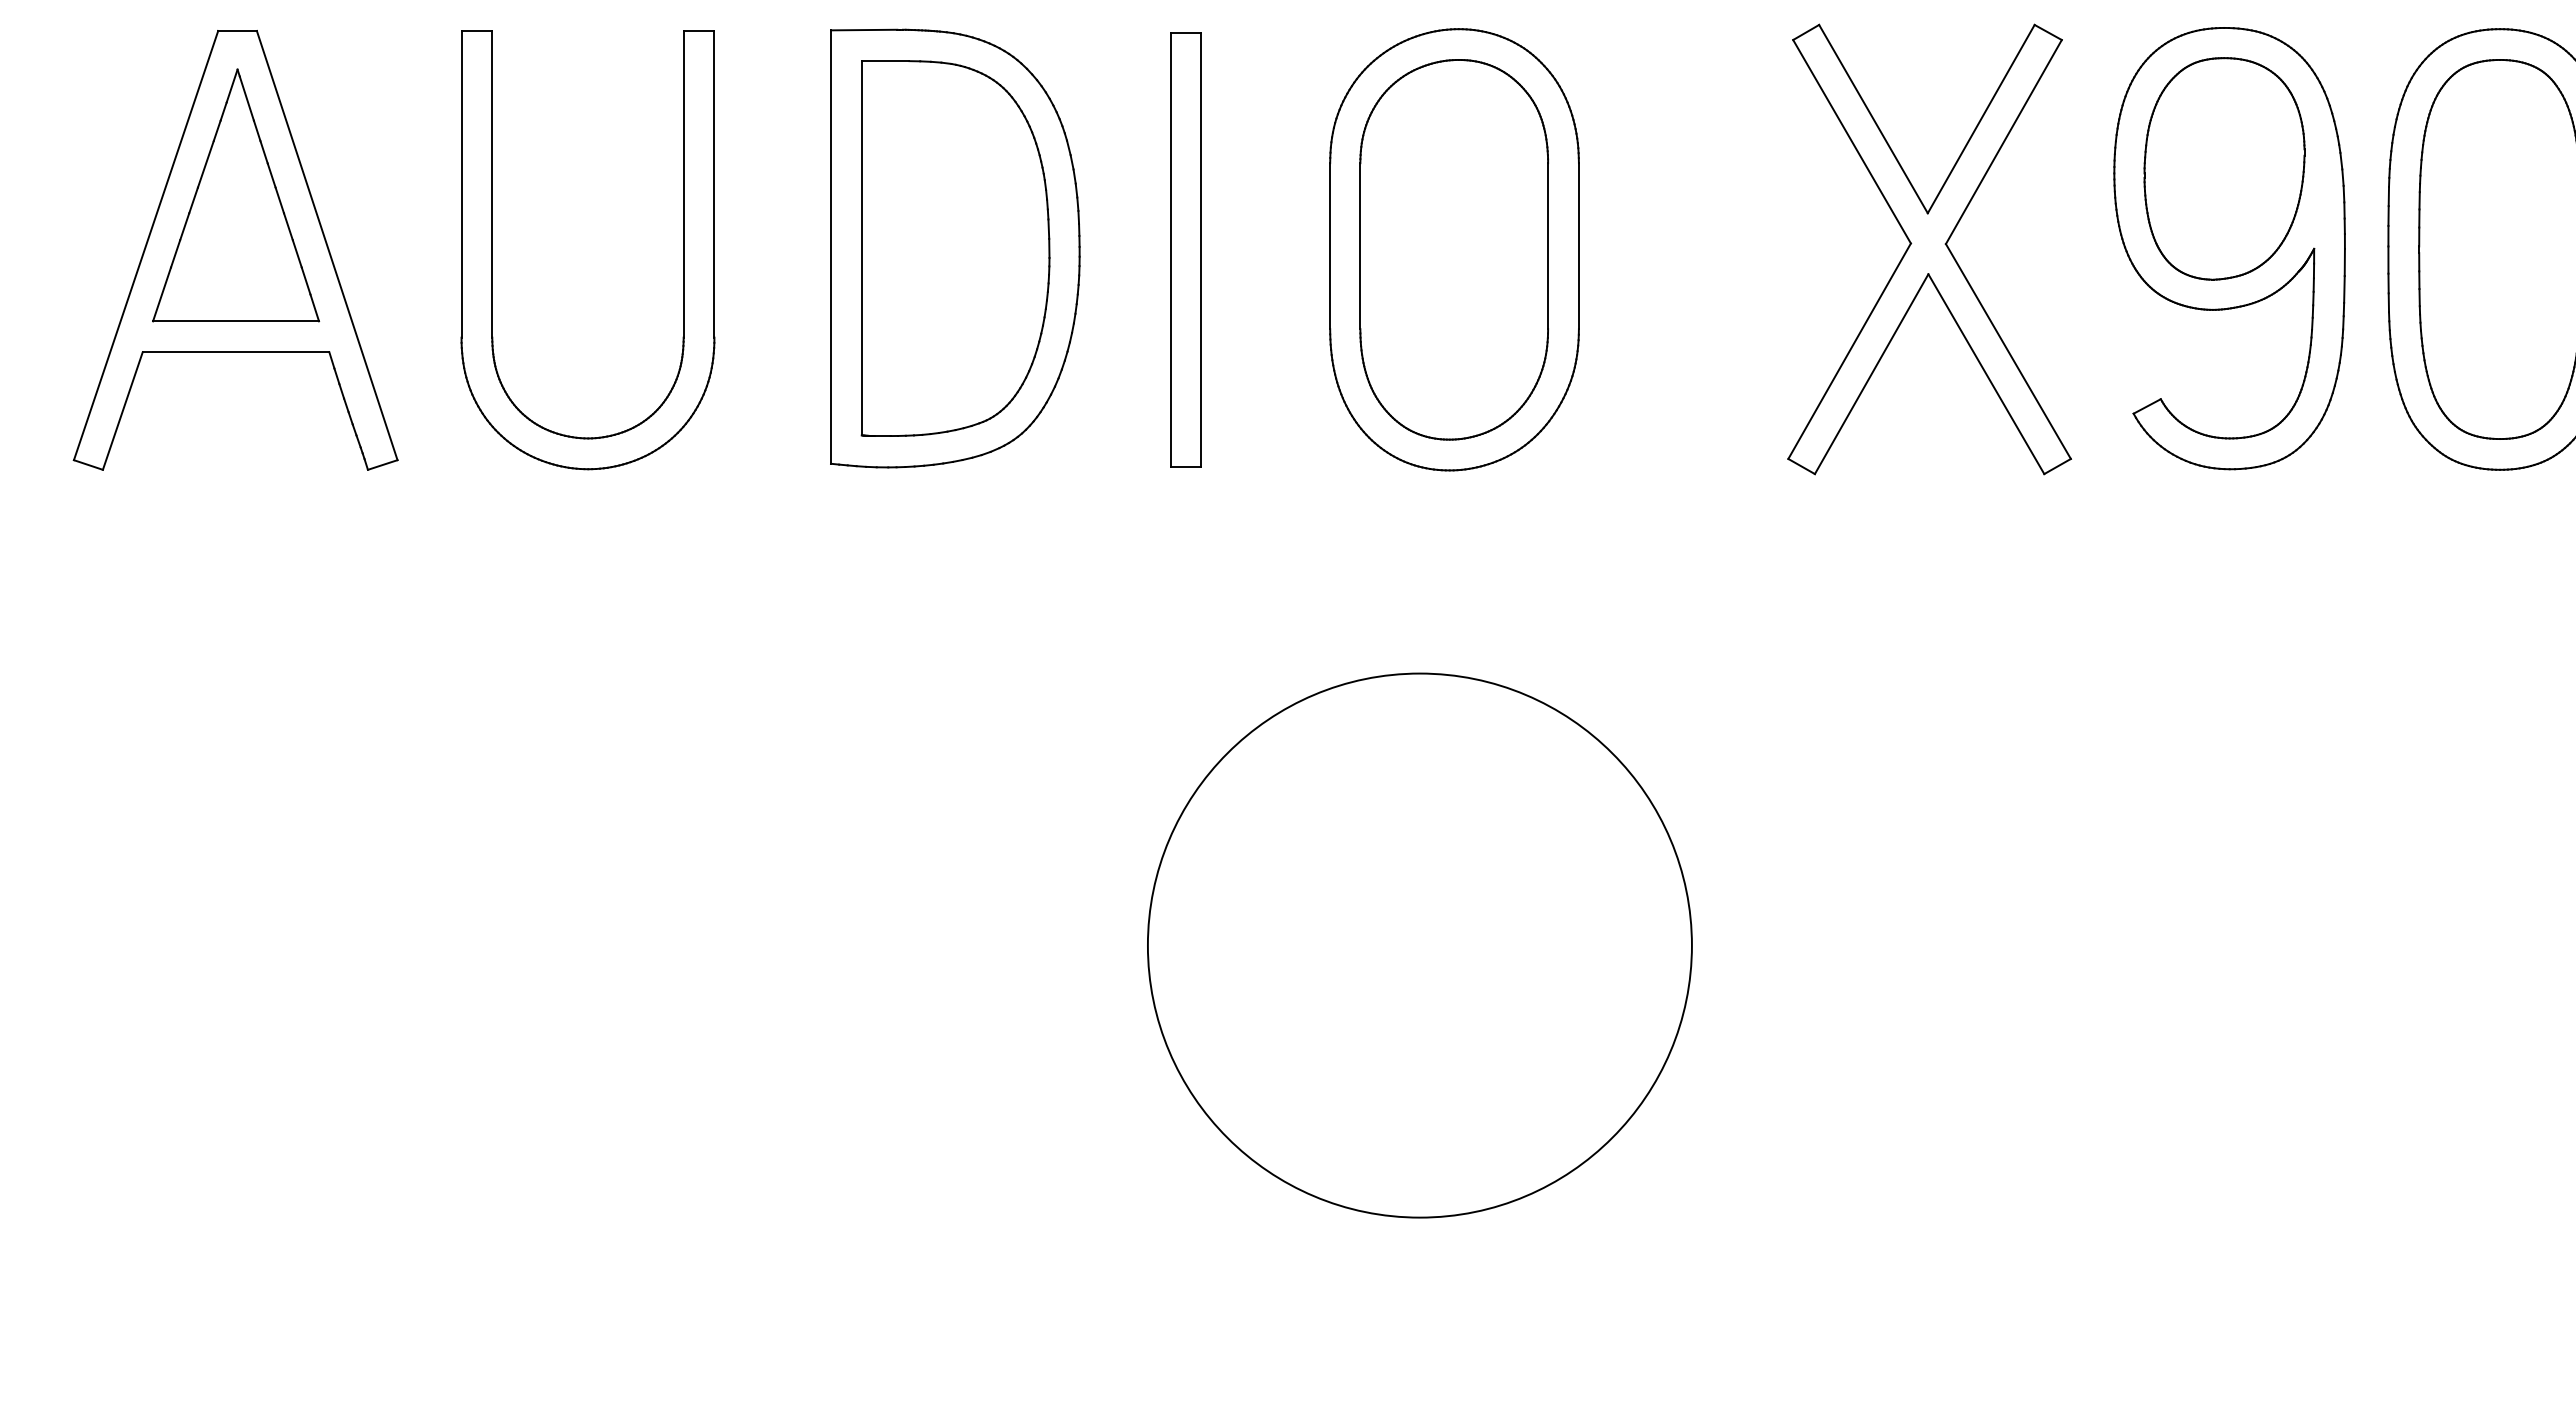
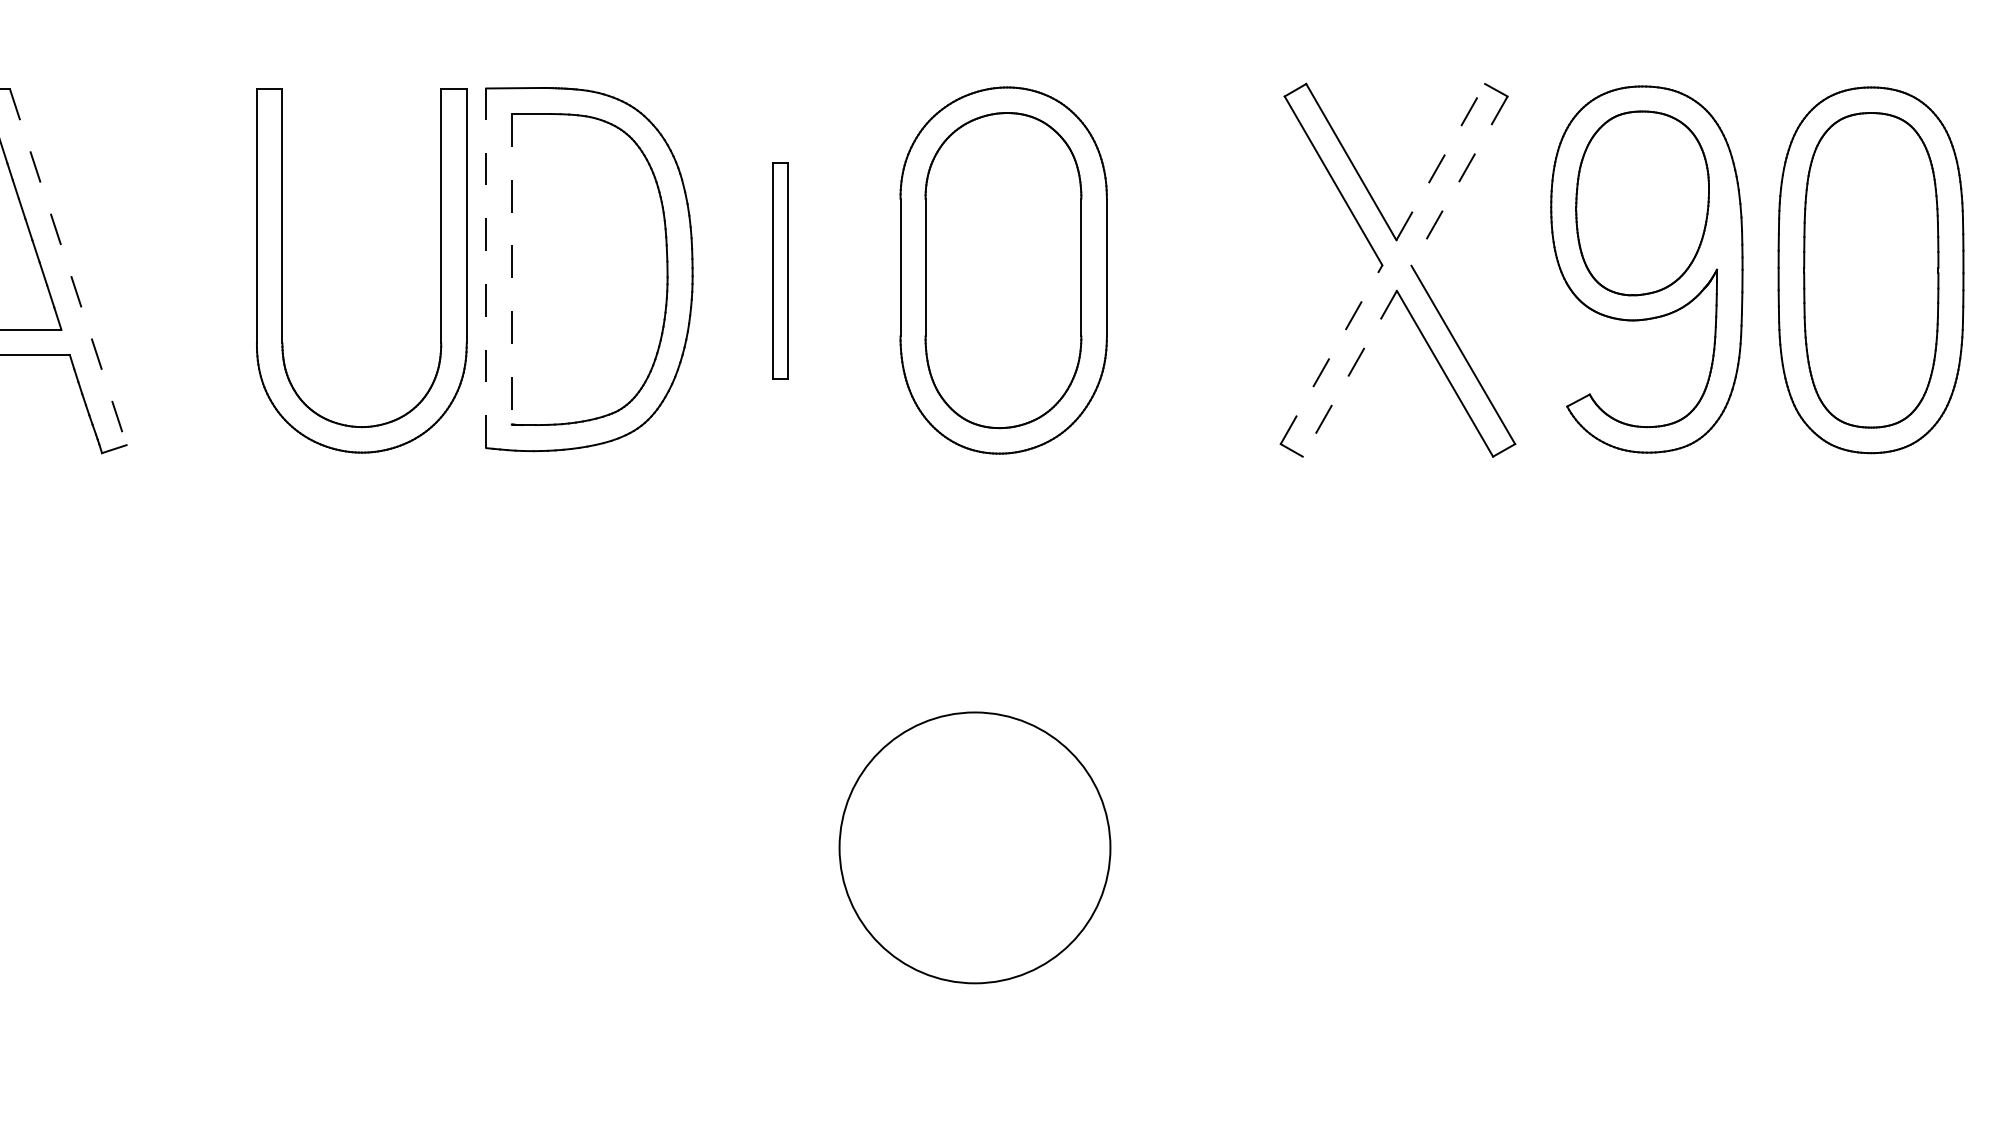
line: (1981, 118) -> (1440, 161), solid -> dashed
line: (2003, 142) -> (1459, 181), solid -> dashed
line: (327, 245) -> (68, 267), solid -> dashed
line: (830, 247) -> (485, 268), solid -> dashed
line: (861, 248) -> (511, 269), solid -> dashed
part: (1185, 249) -> (780, 270), size x0.6
part: (492, 250) -> (282, 271), moved
line: (1849, 351) -> (1331, 354), solid -> dashed
line: (1871, 374) -> (1349, 374), solid -> dashed
circle: (1419, 945) -> (974, 847), size x0.6

